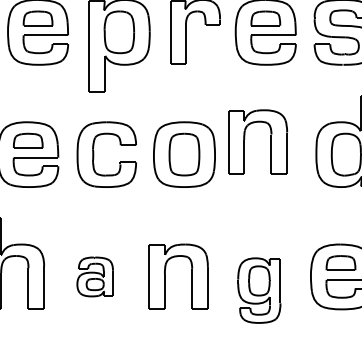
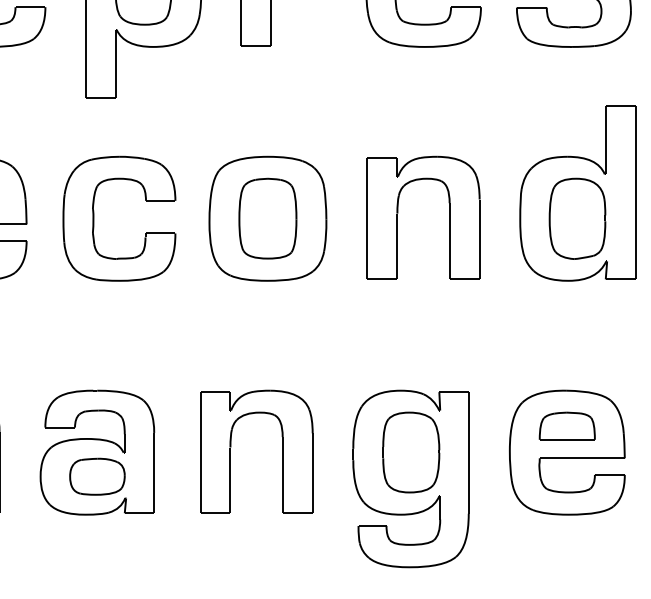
part: (245, 139) -> (399, 212), moved
part: (94, 276) -> (95, 451), size x1.67
part: (259, 290) -> (411, 478), size x1.43

